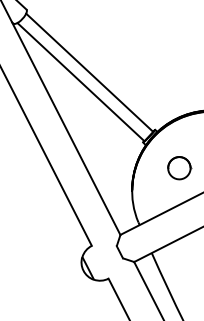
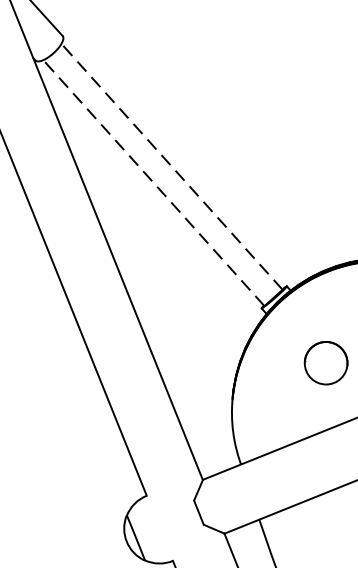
line: (89, 72) -> (171, 166), solid -> dashed
line: (80, 82) -> (152, 183), solid -> dashed

